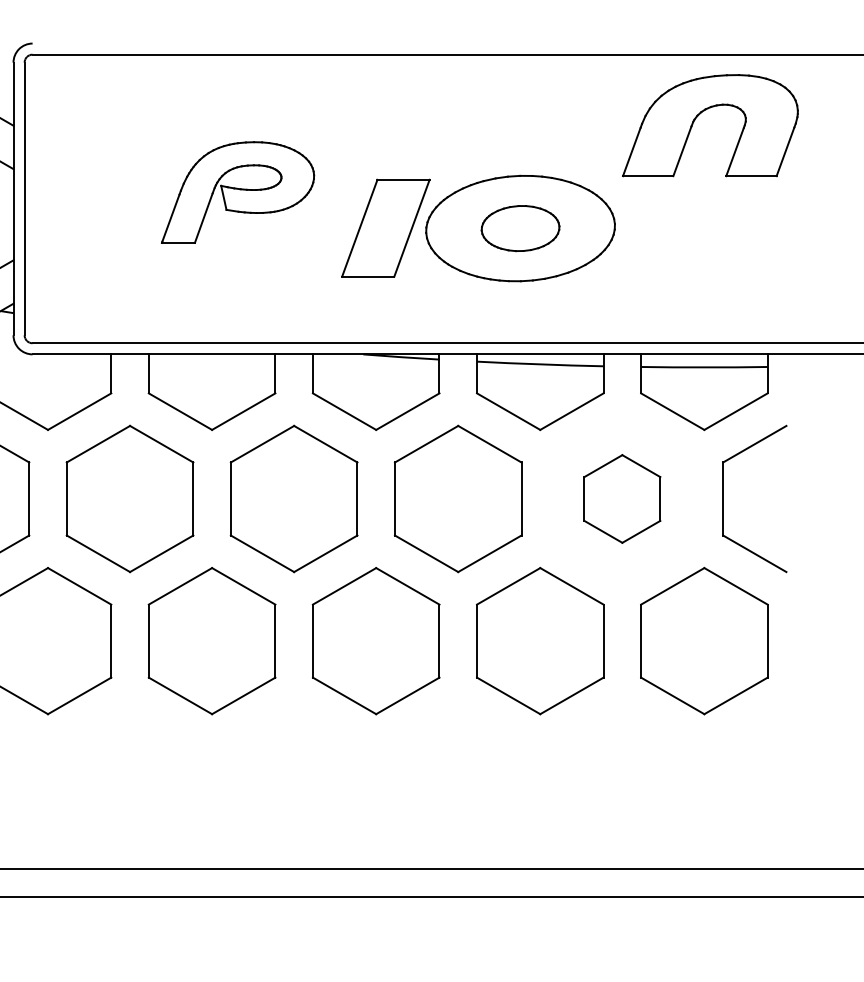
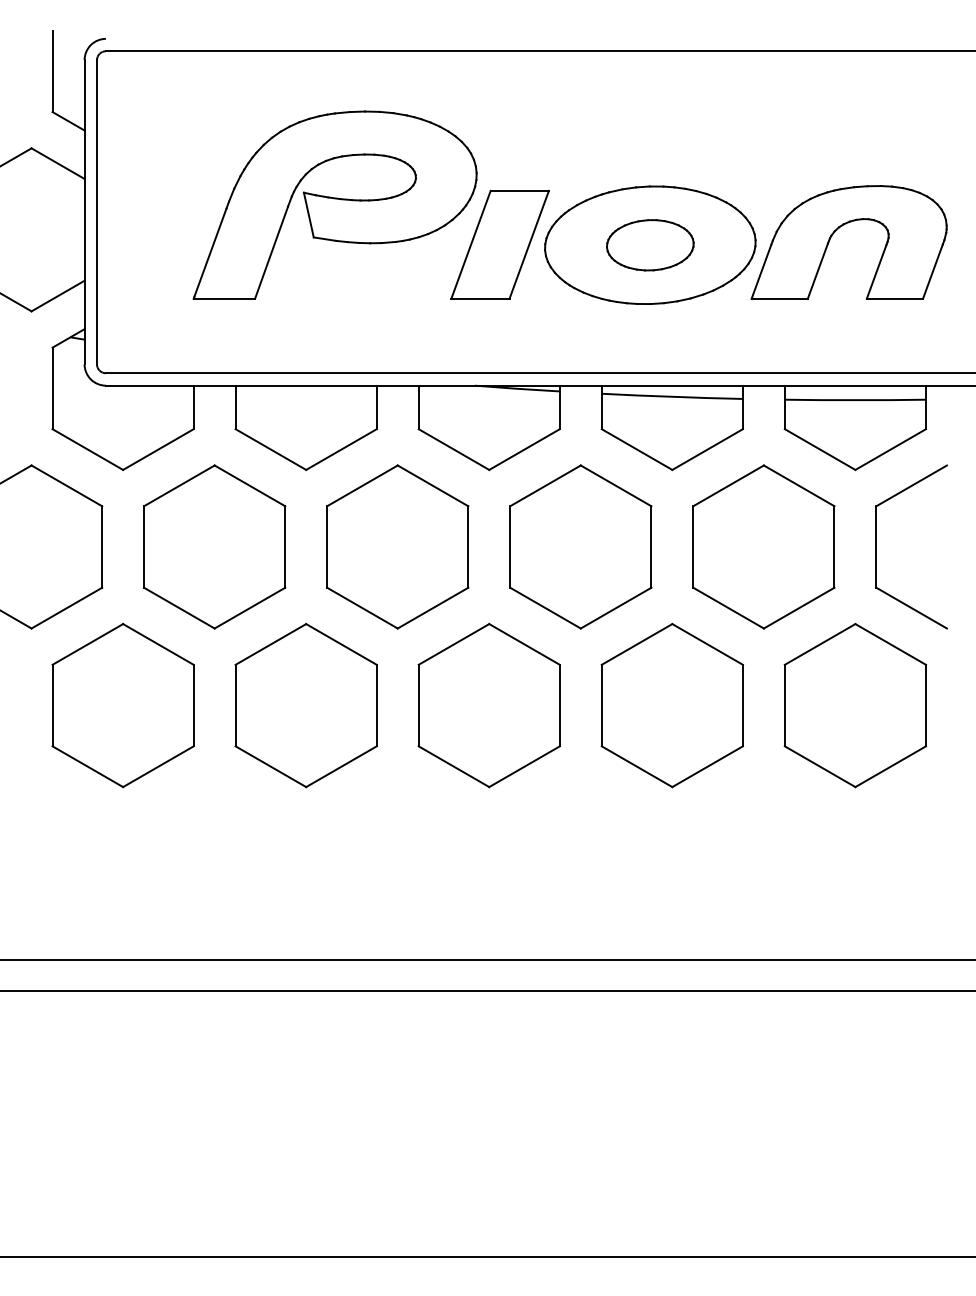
part: (699, 114) -> (837, 230), moved
part: (237, 192) -> (334, 204), size x1.67
part: (621, 498) -> (763, 546), size x1.67

